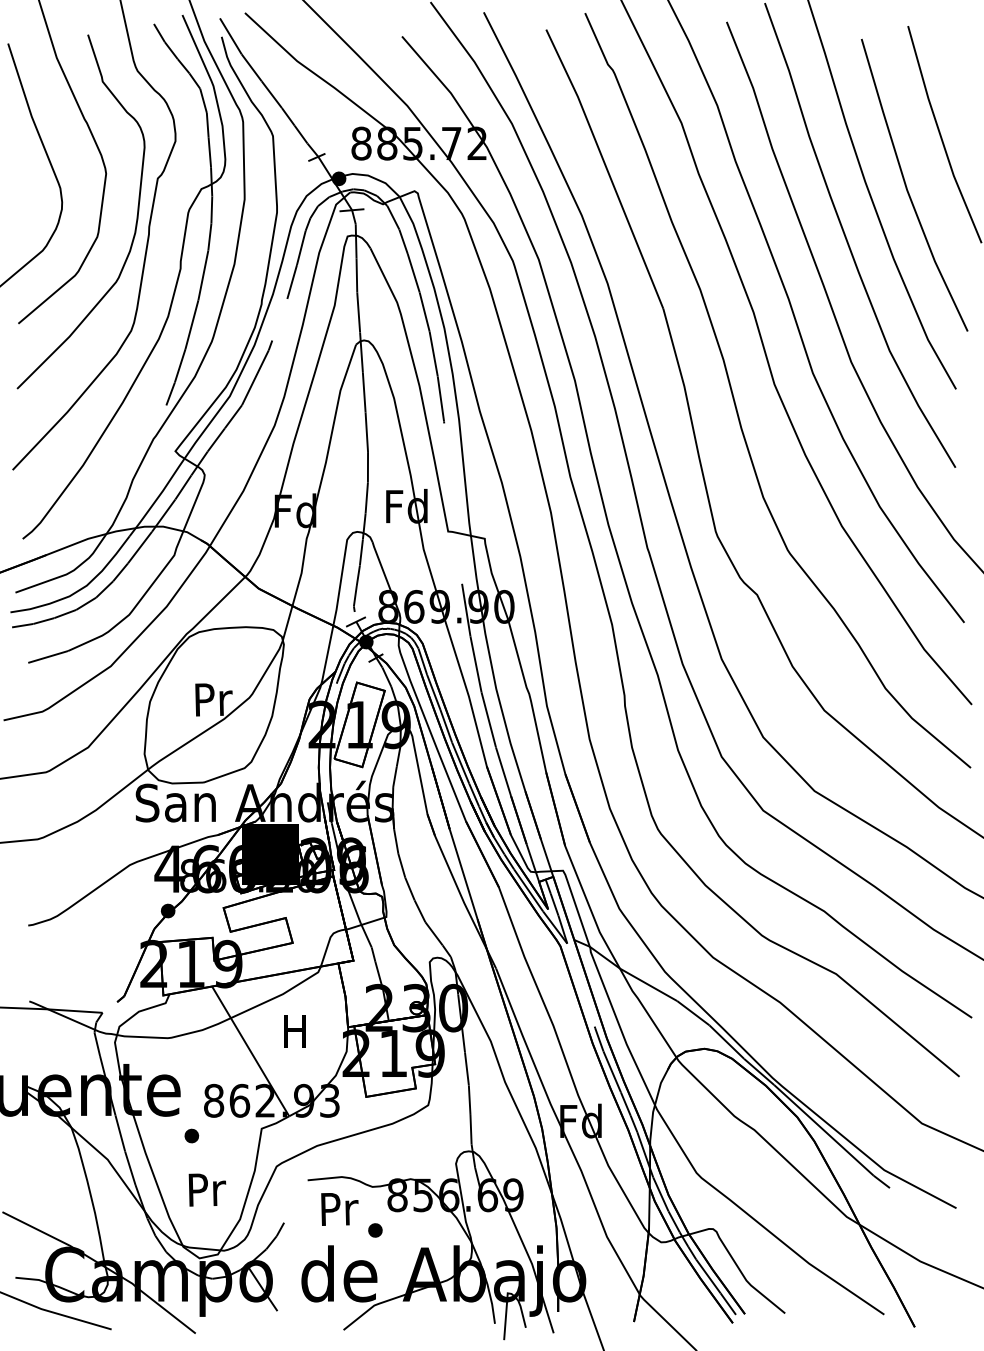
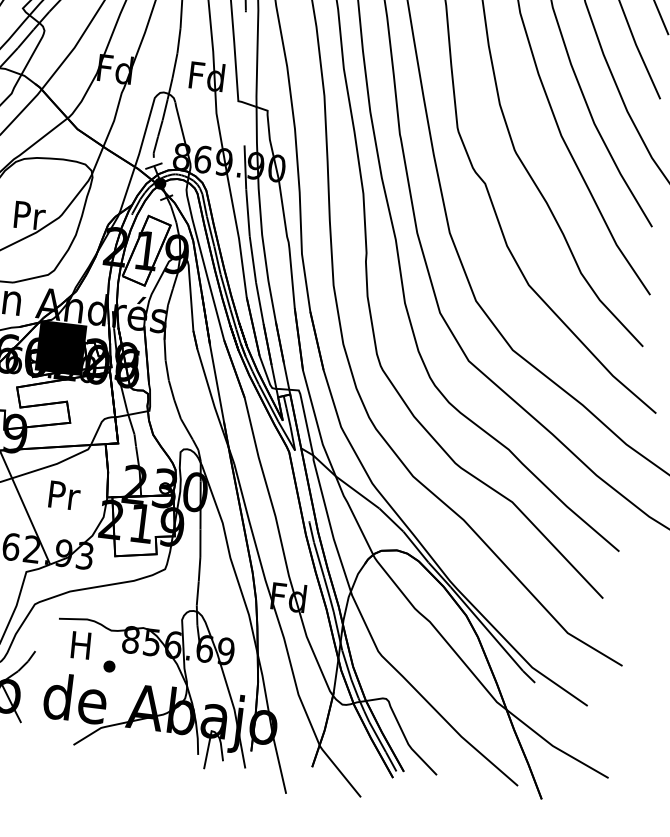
text: (296, 1031) -> (64, 495), H -> Pr
text: (339, 1208) -> (82, 645), Pr -> H

